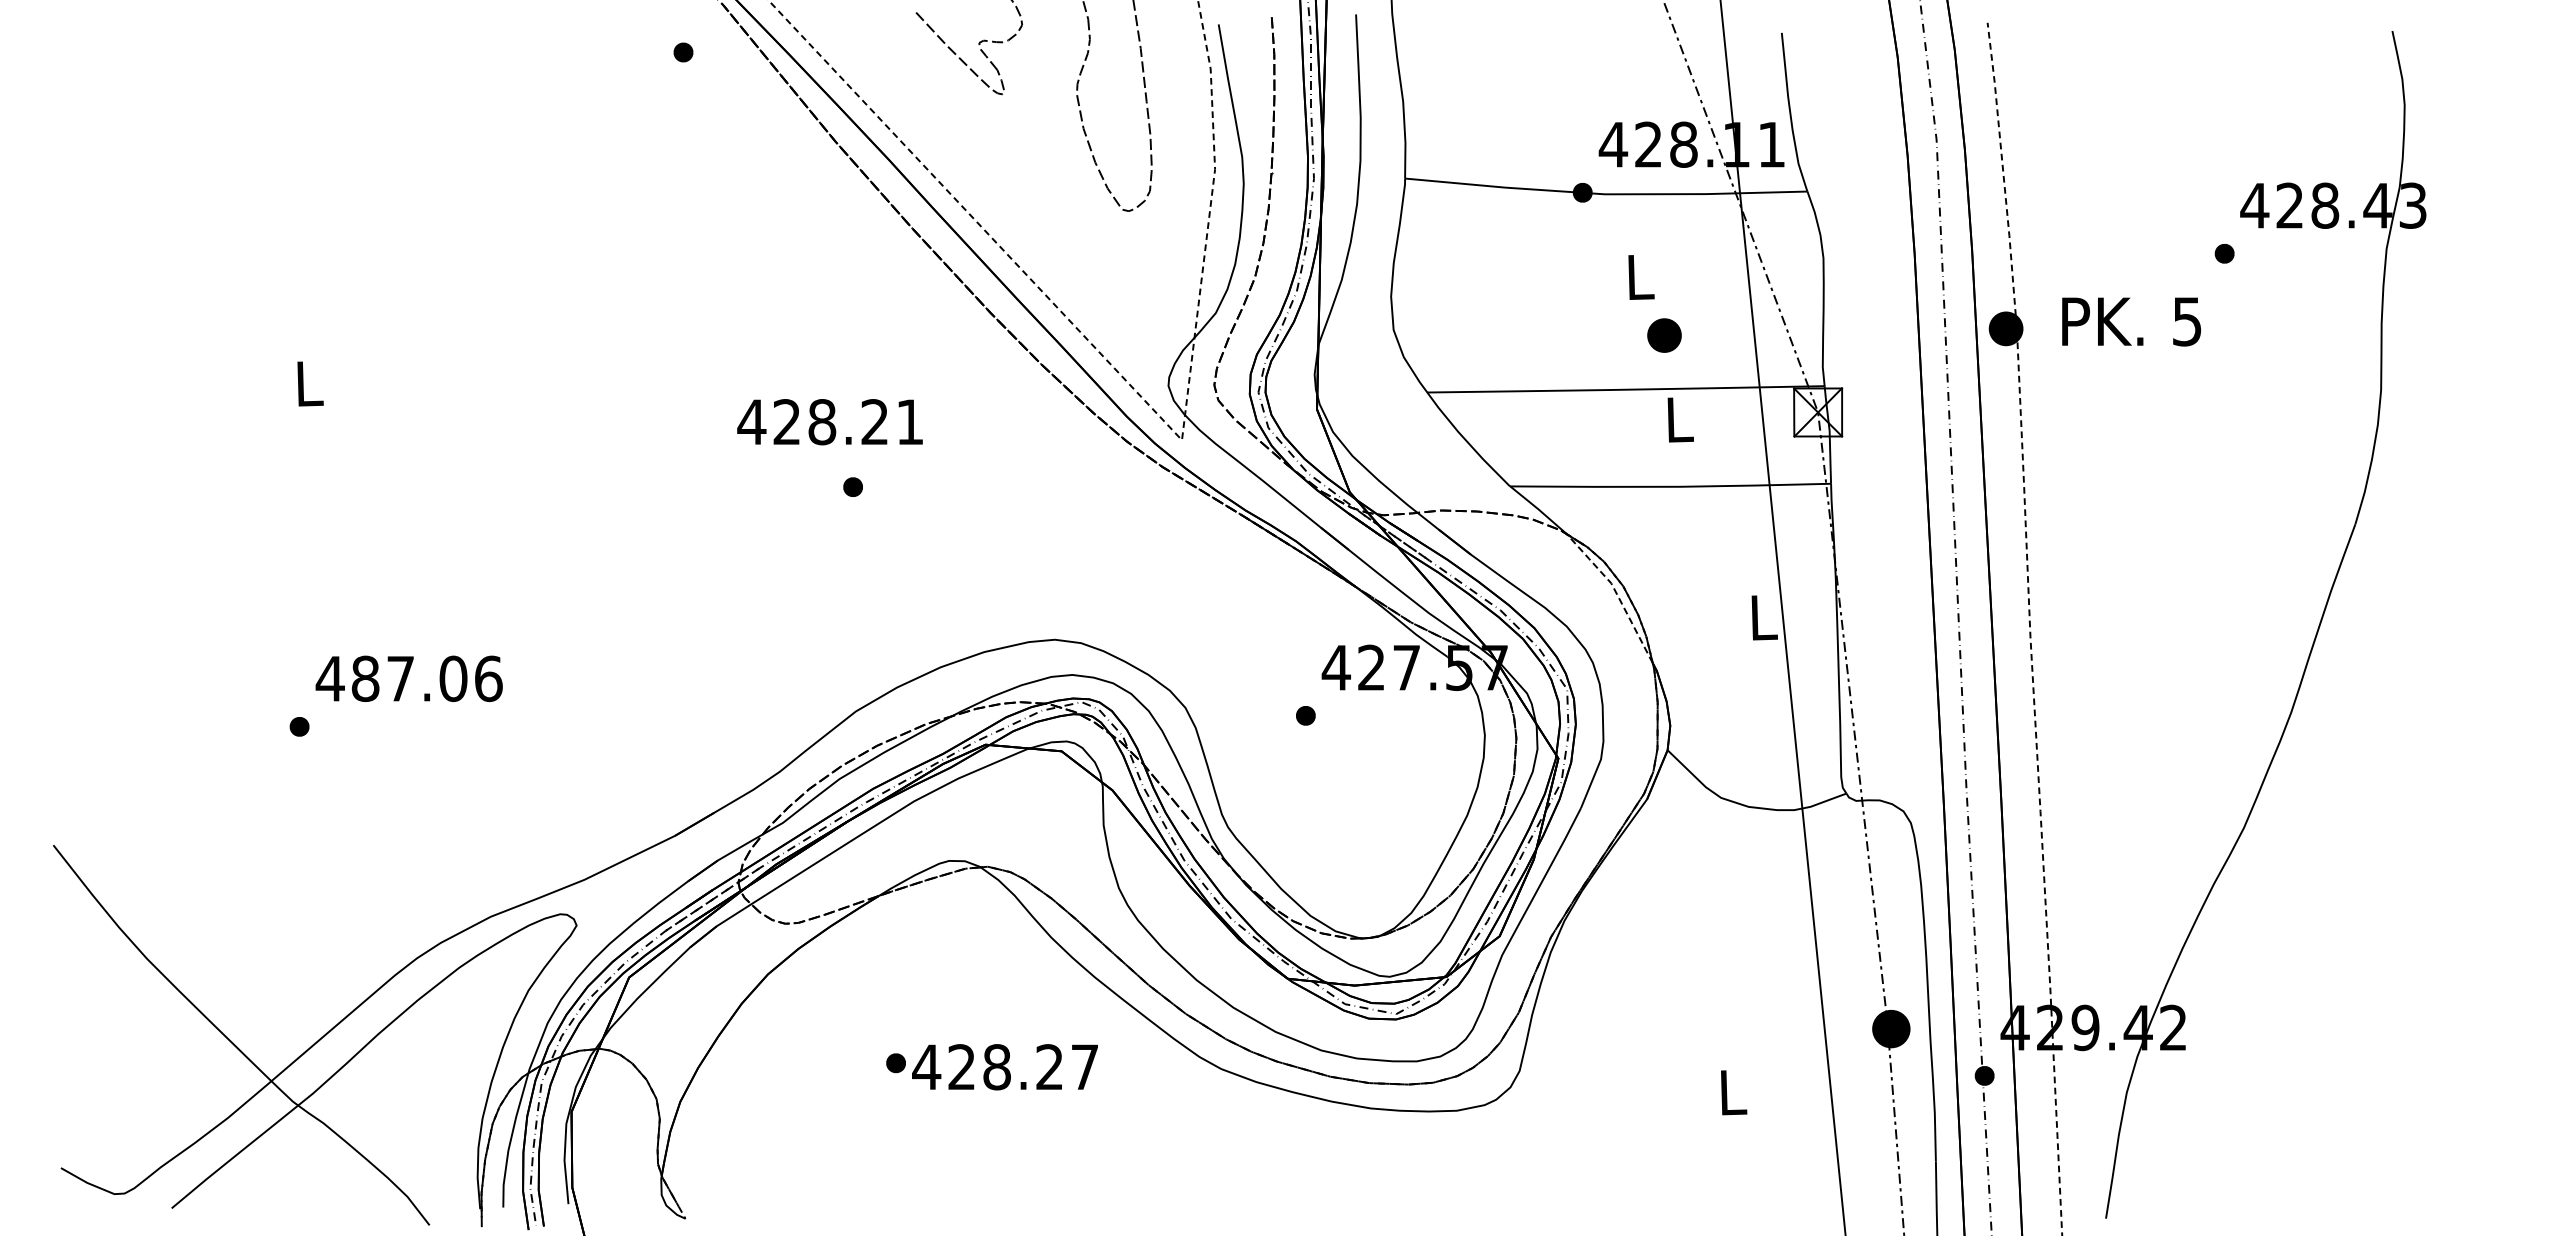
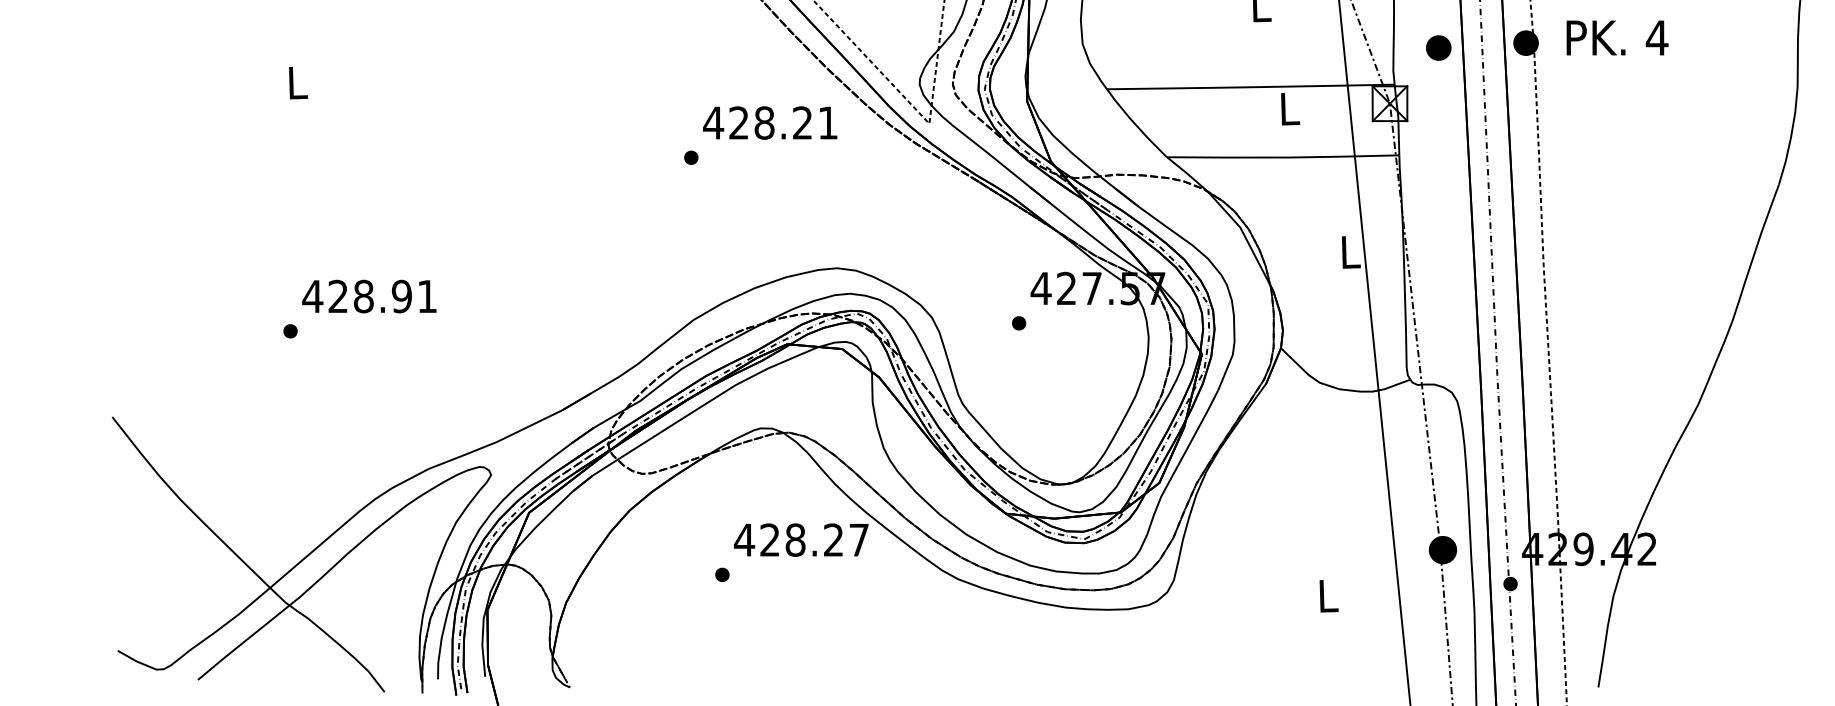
text: (2186, 321) -> (1656, 37), 5 -> 4
part: (1664, 335) -> (1438, 47), moved
text: (829, 422) -> (769, 123), moved
line: (1615, 592) -> (1243, 234), dashed -> solid
text: (426, 678) -> (382, 296), 487.06 -> 428.91
text: (1004, 1067) -> (800, 540), moved

